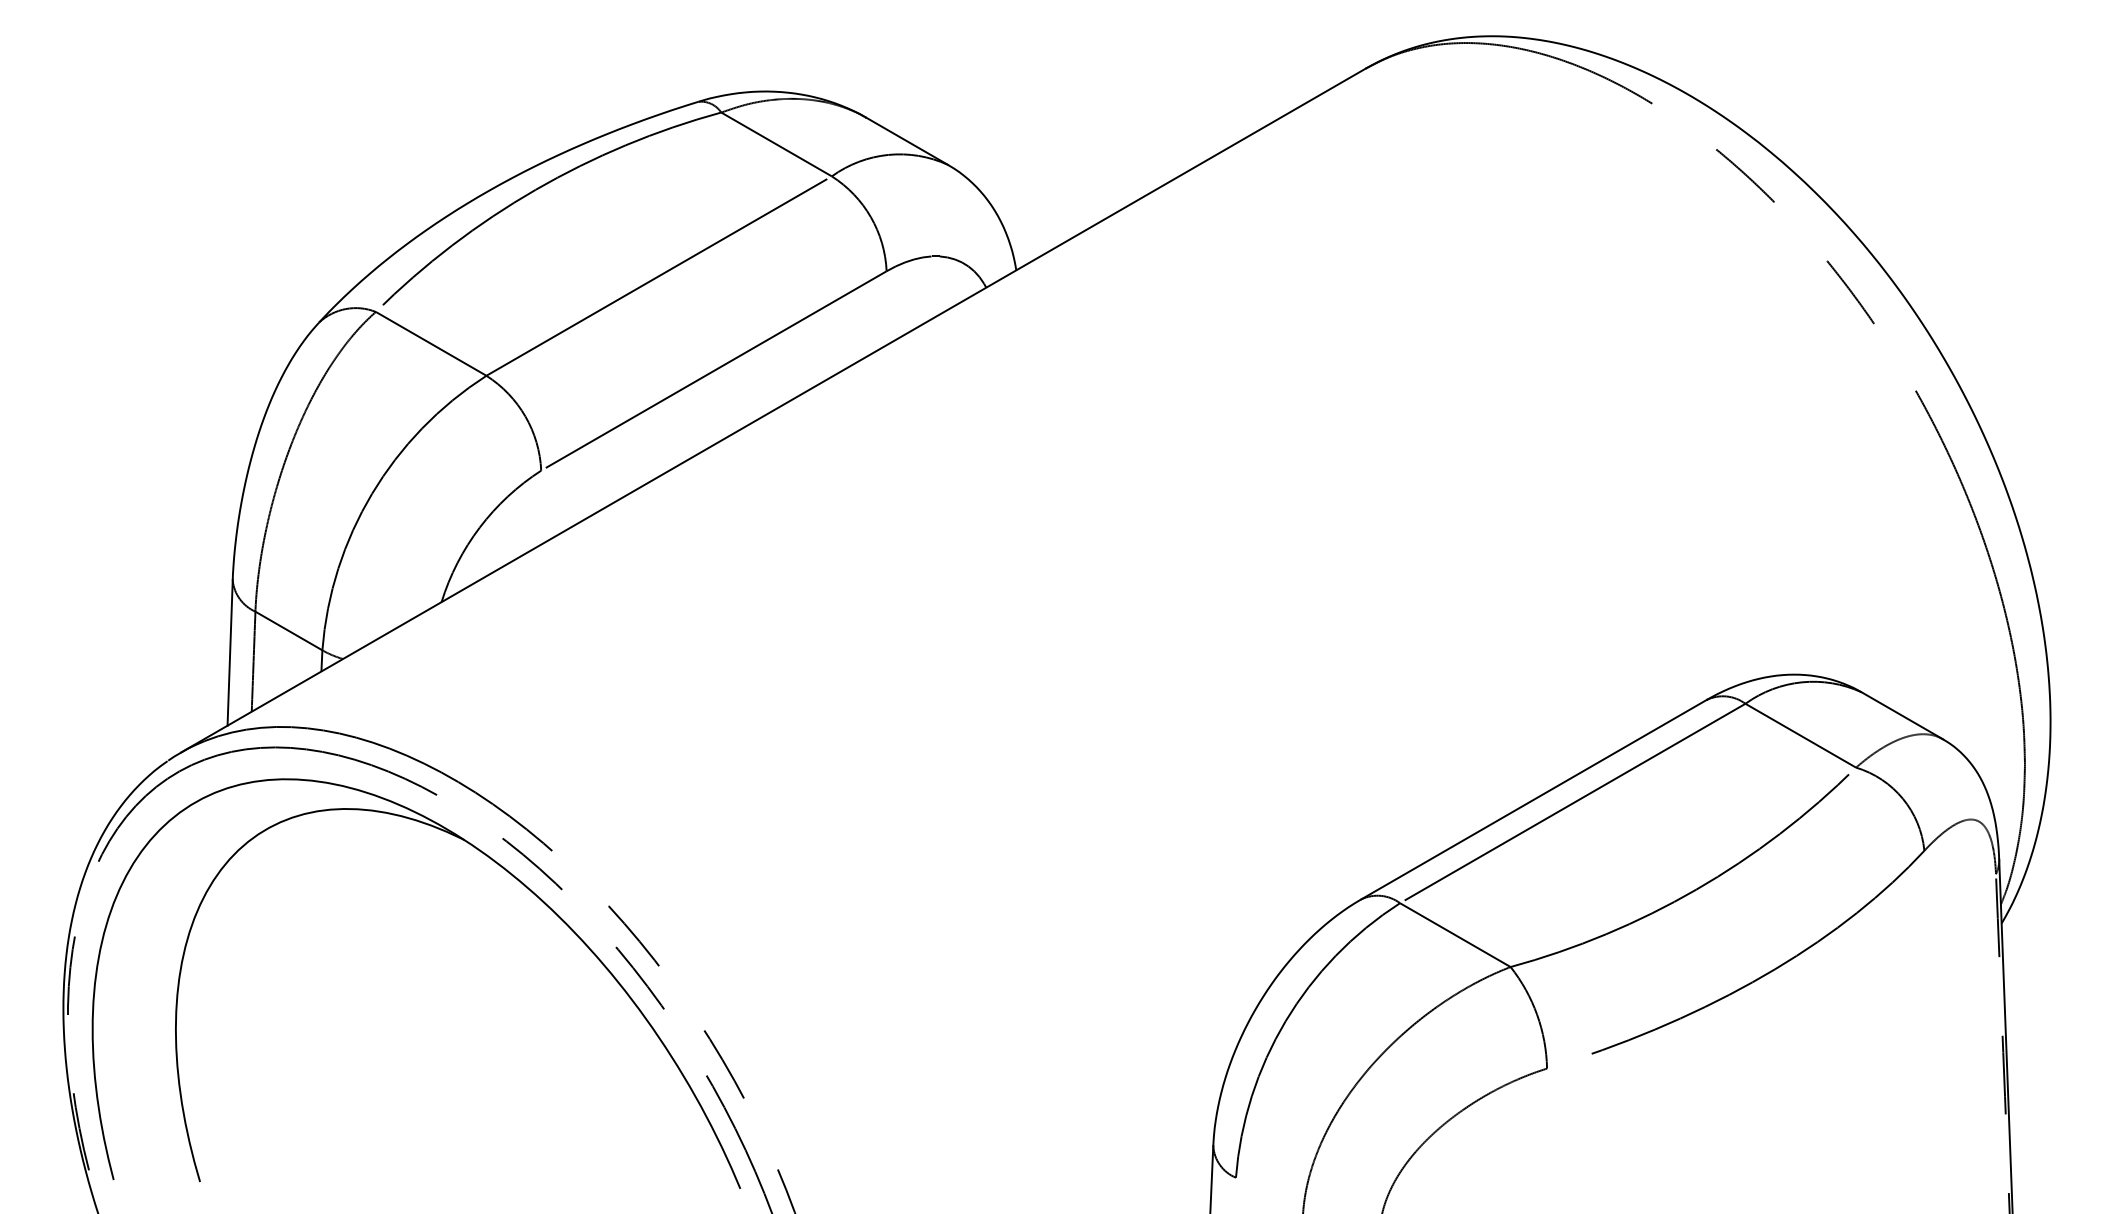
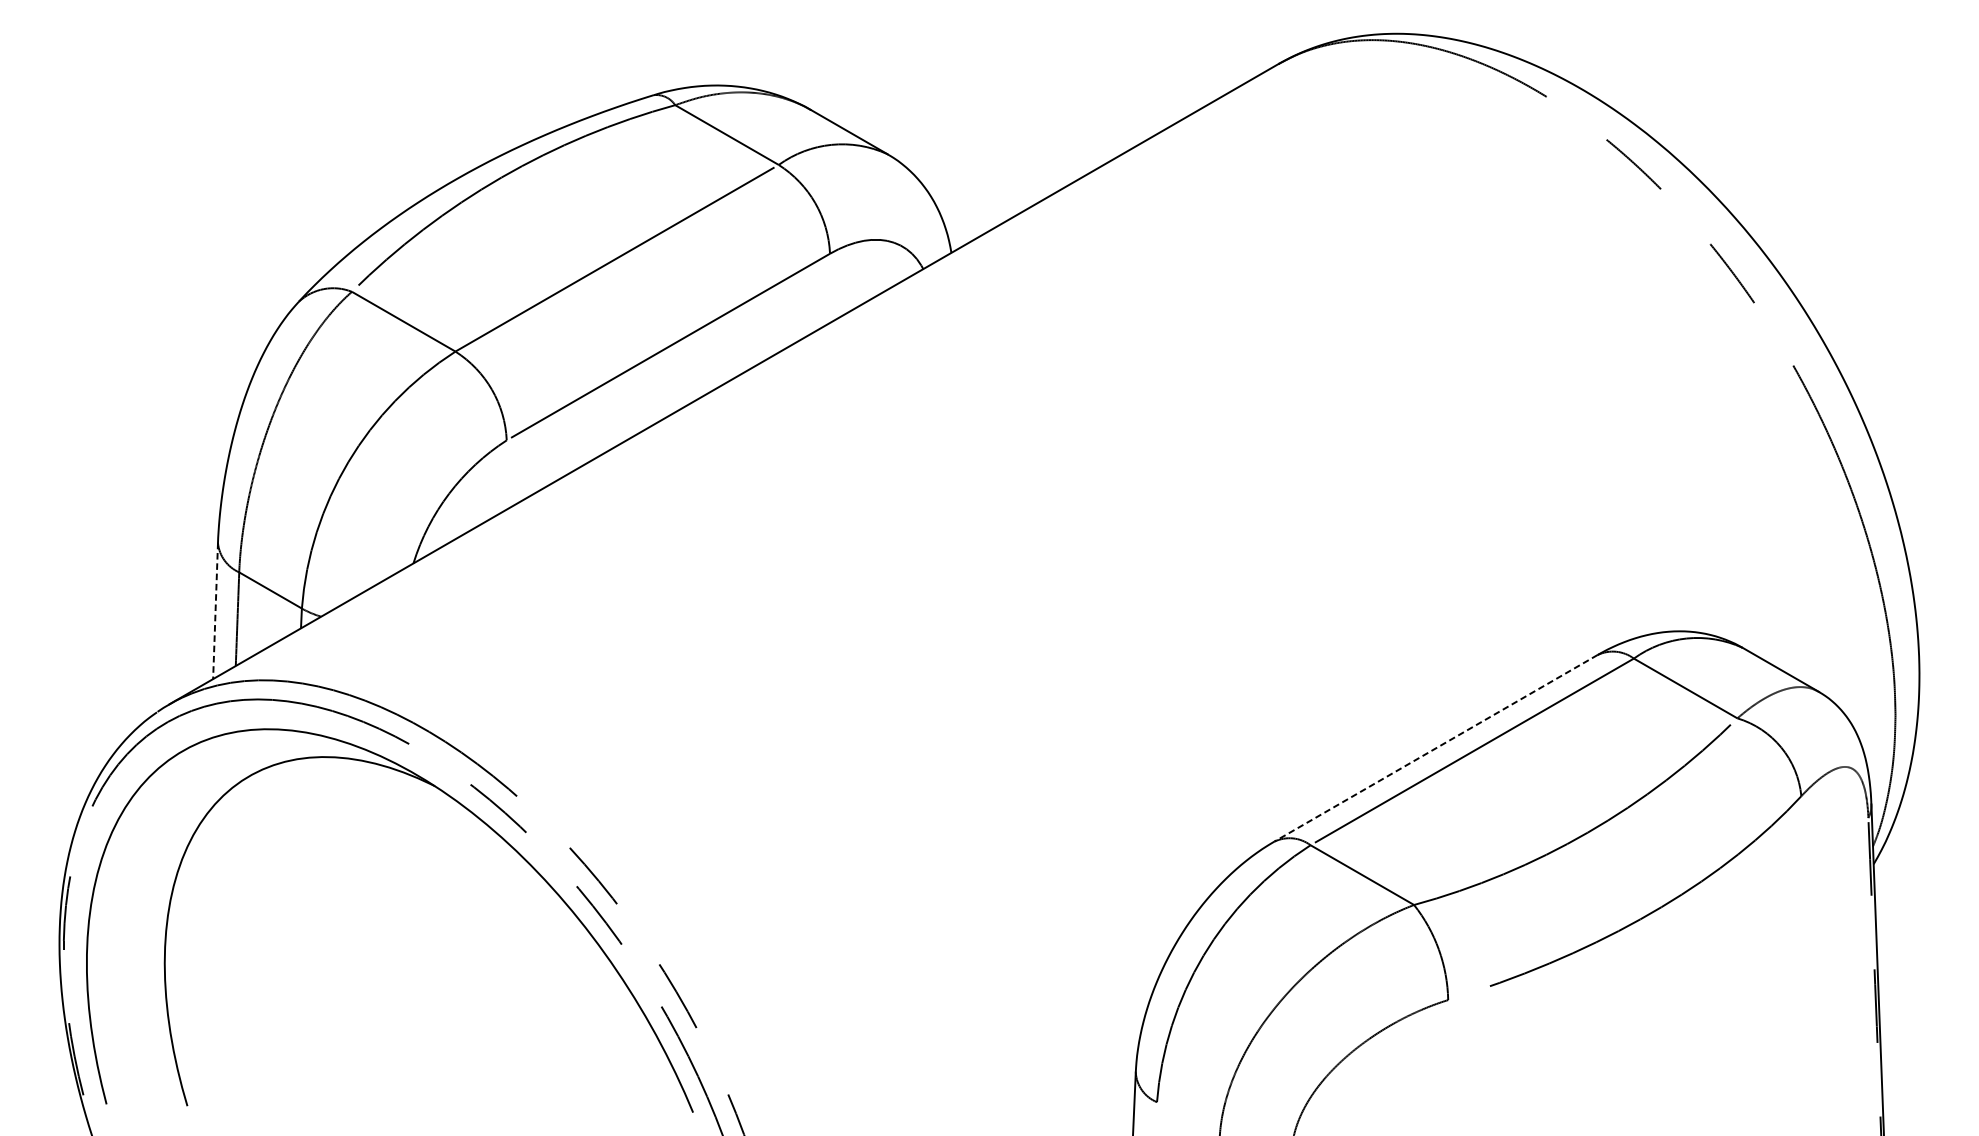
line: (230, 652) -> (215, 610), solid -> dashed
line: (1533, 799) -> (1435, 748), solid -> dashed

